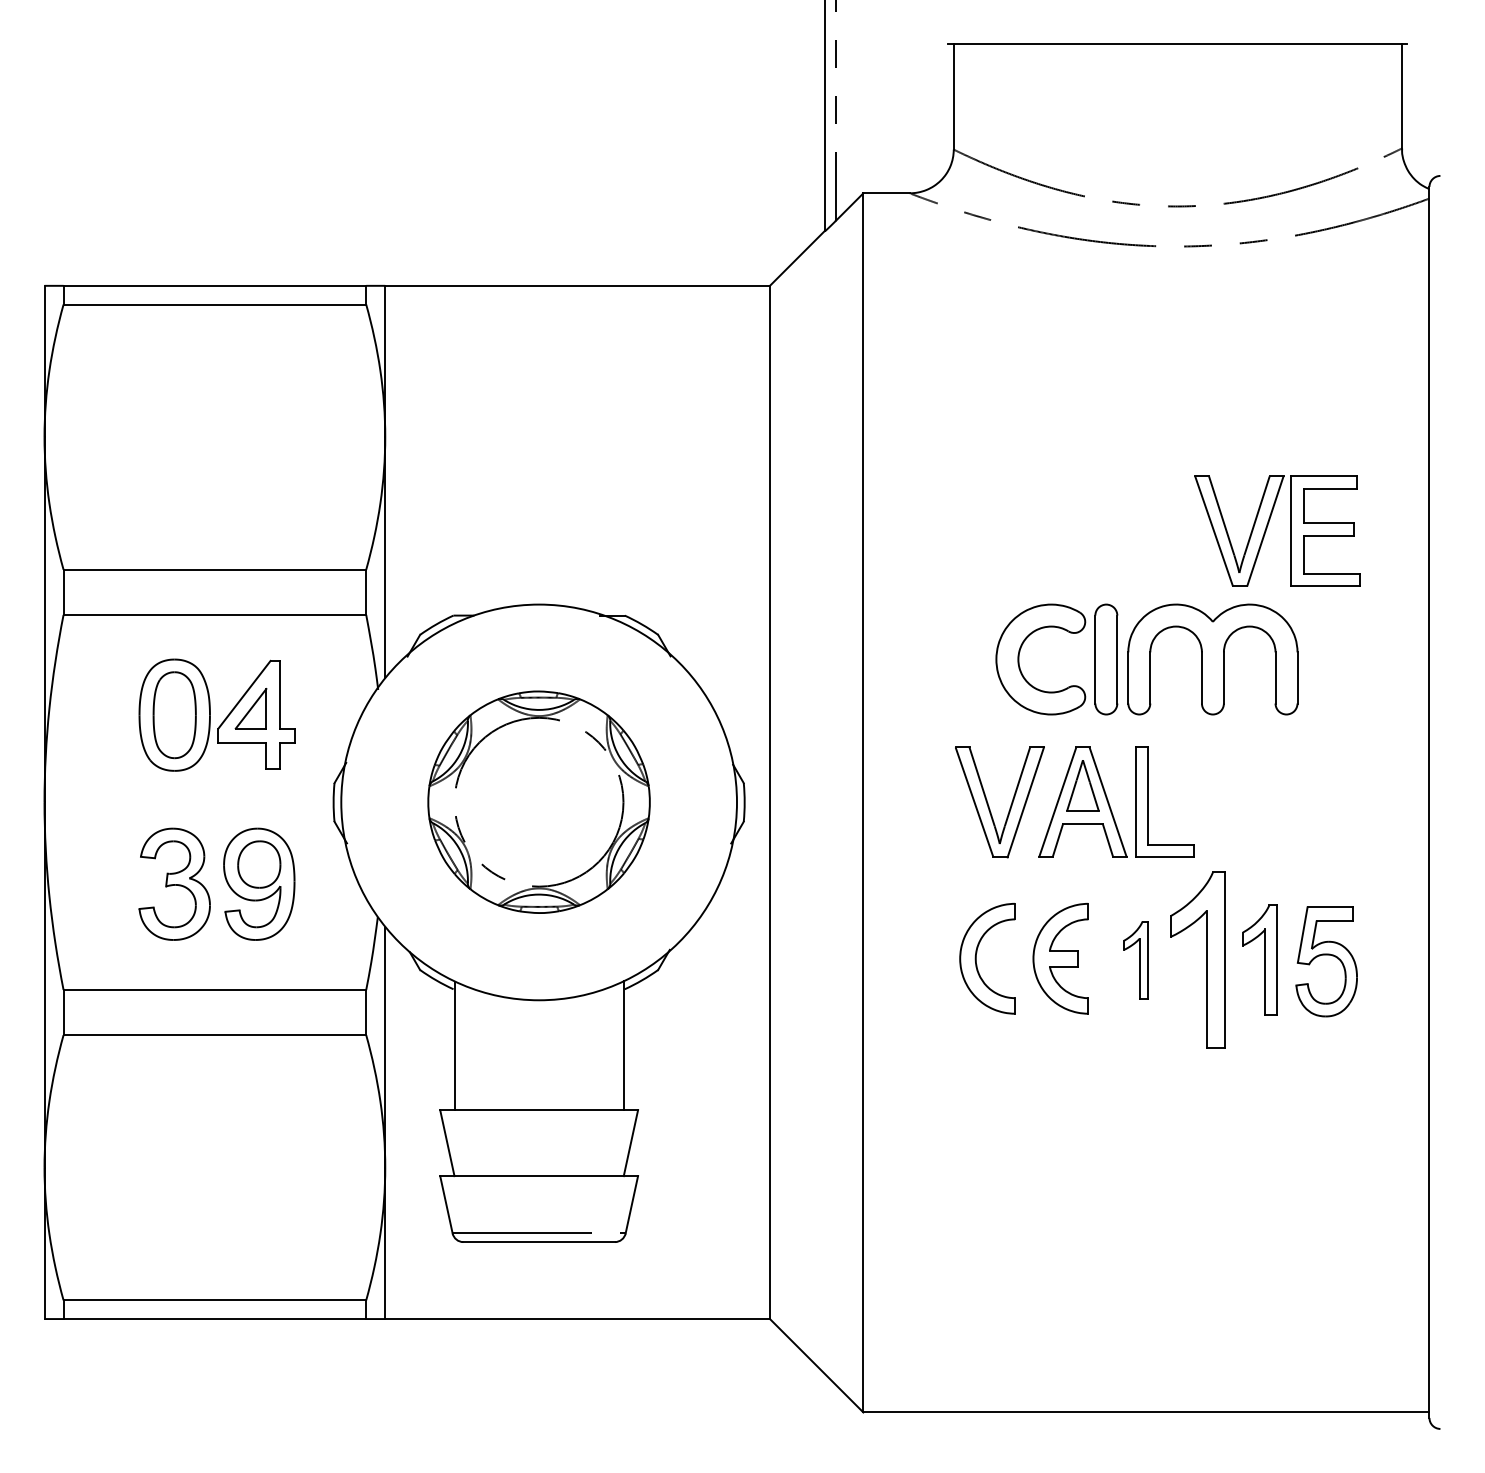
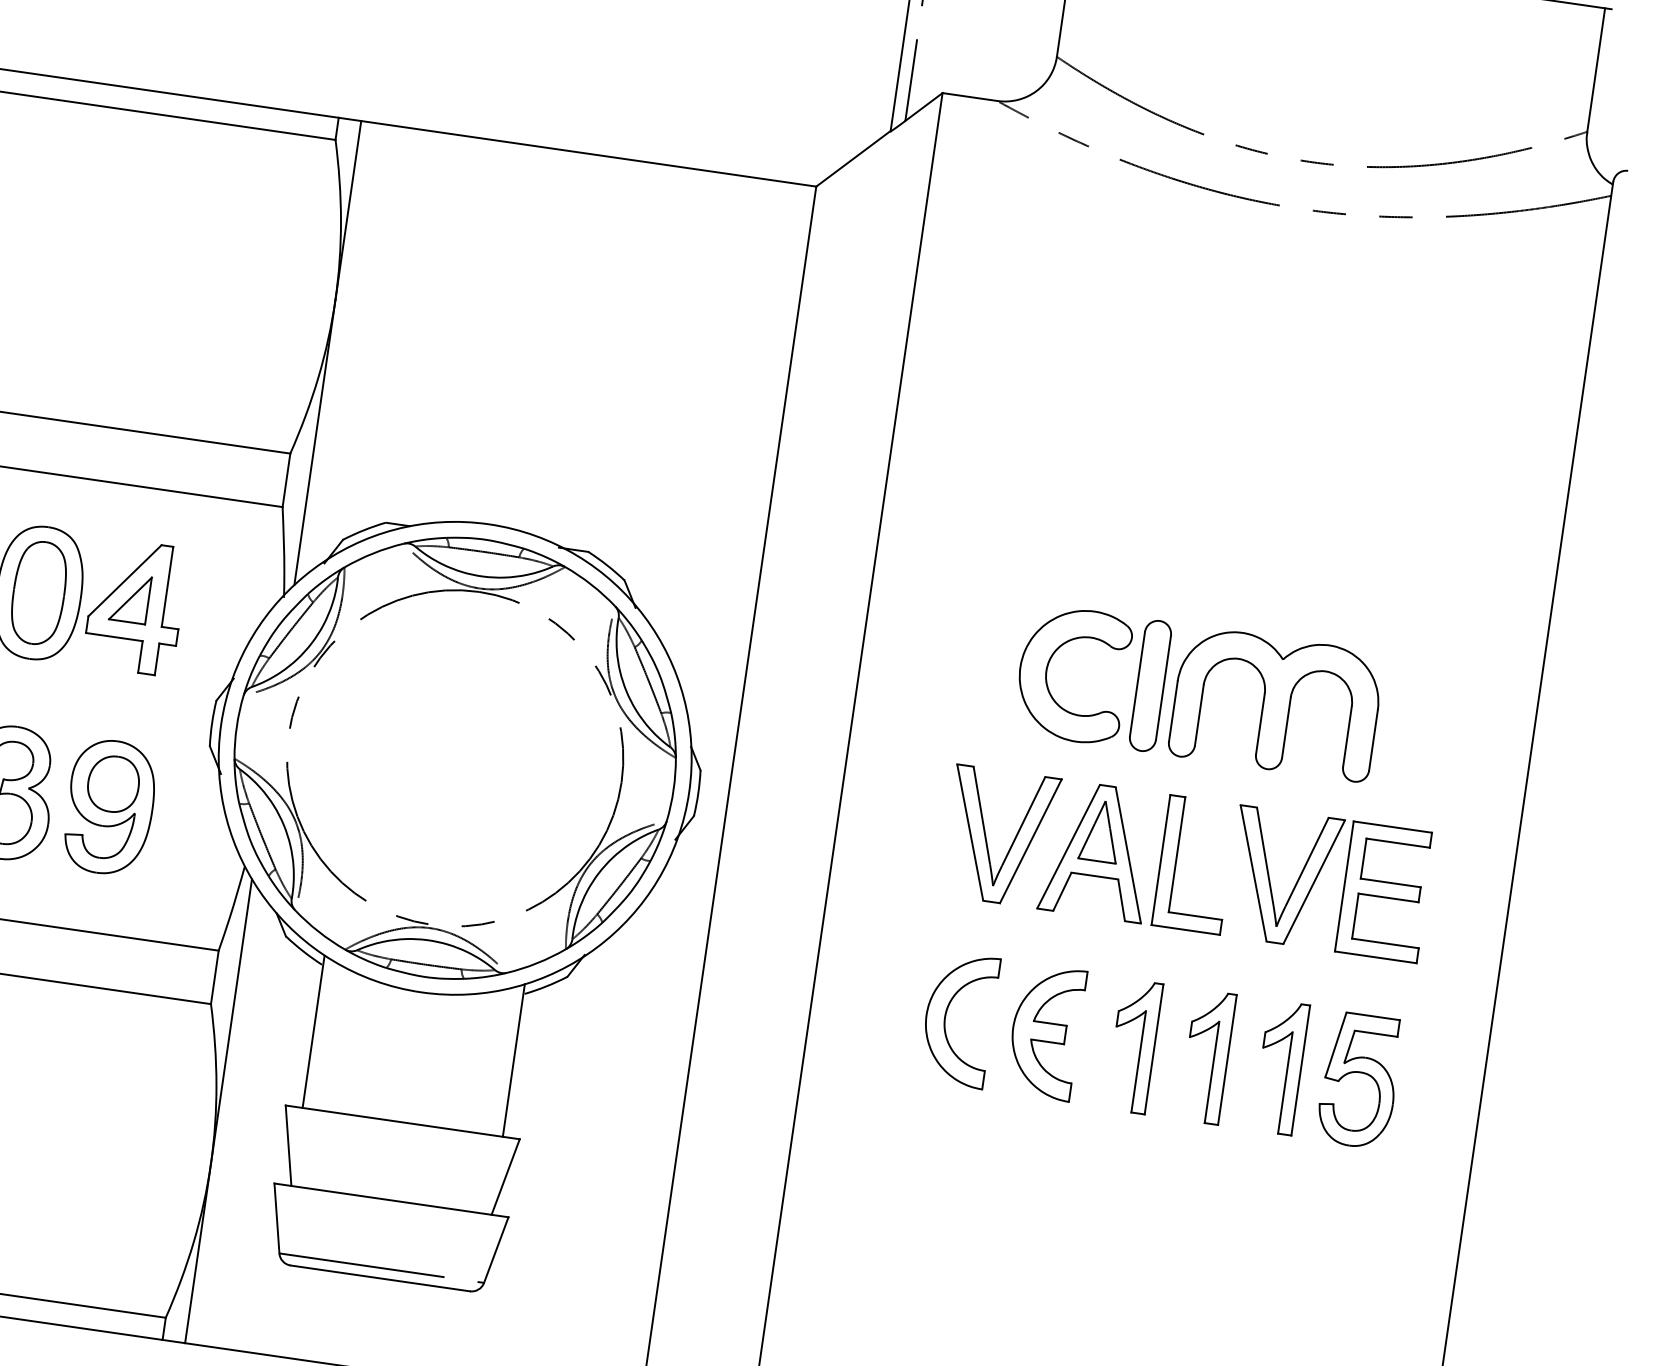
part: (1267, 528) -> (1317, 879), moved
part: (538, 801) -> (454, 757), size x1.67
part: (1135, 959) -> (1133, 1045), size x1.43
part: (1197, 959) -> (1207, 1056), size x0.62

